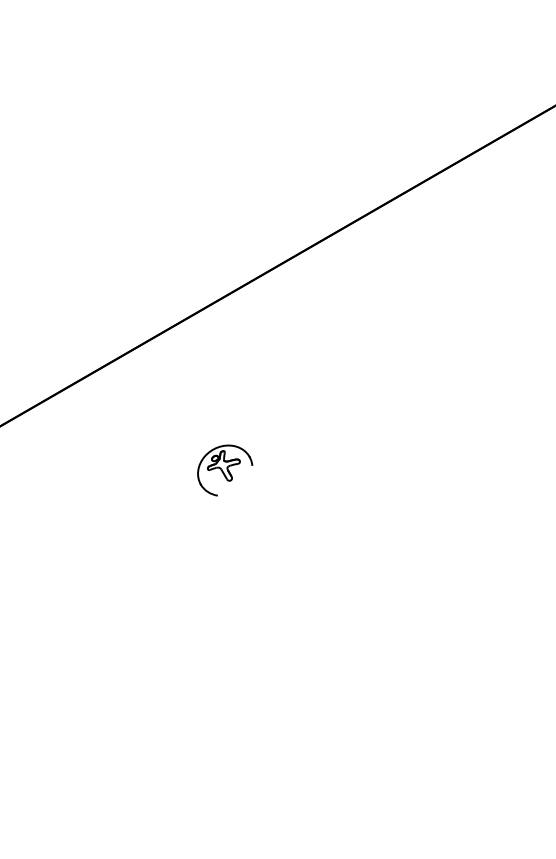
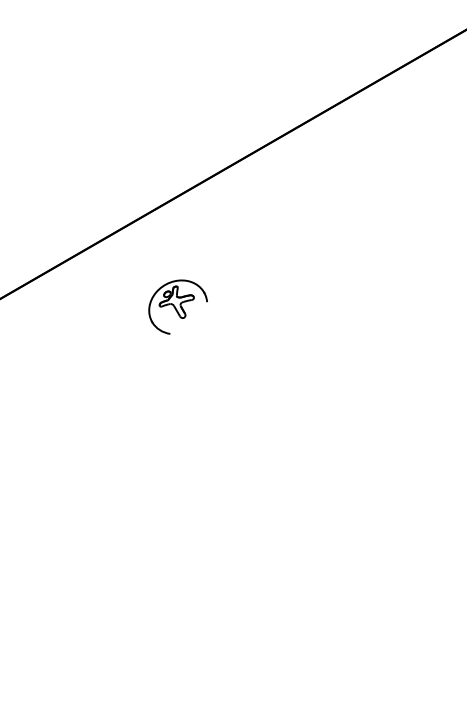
part: (225, 470) -> (178, 307), moved

